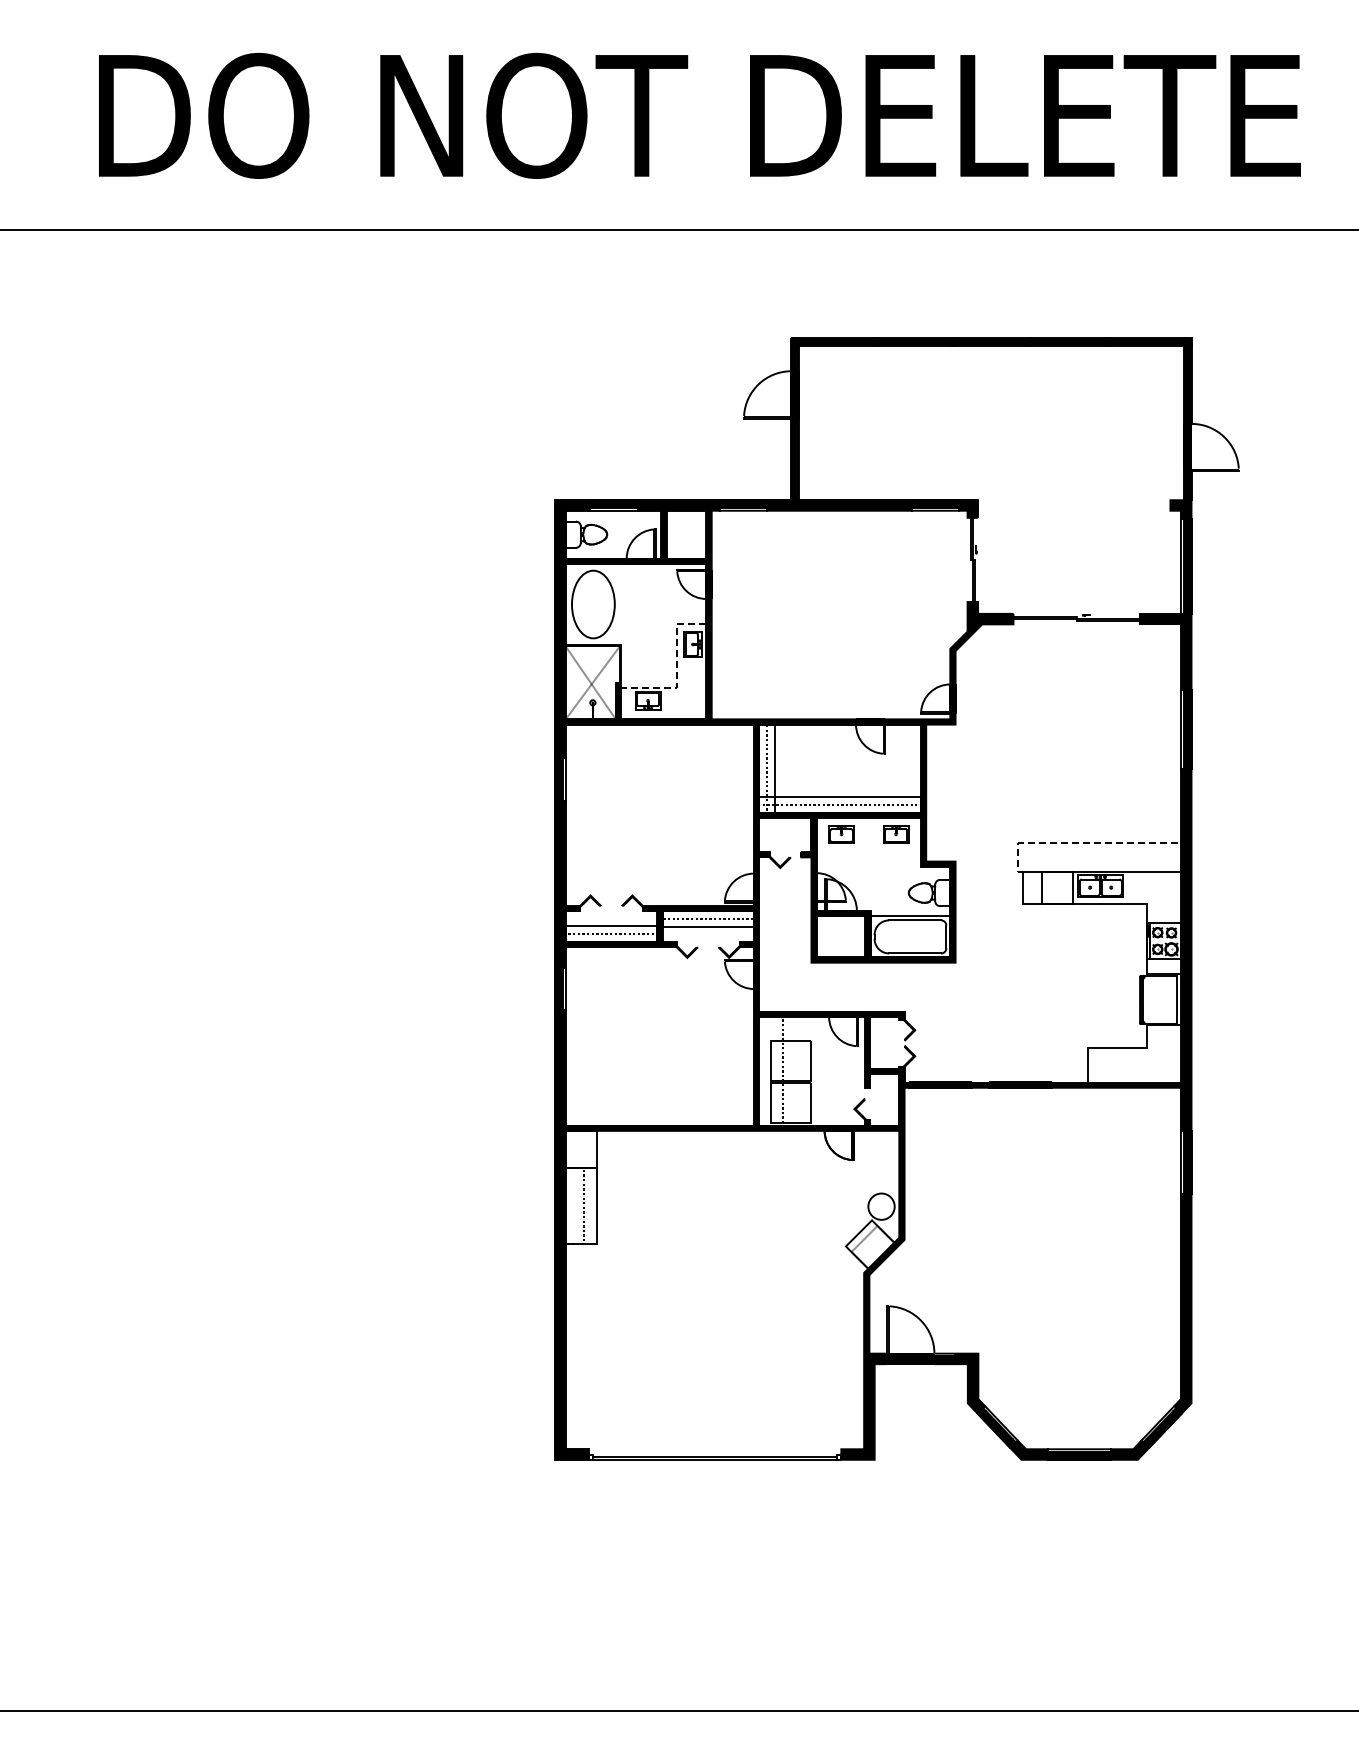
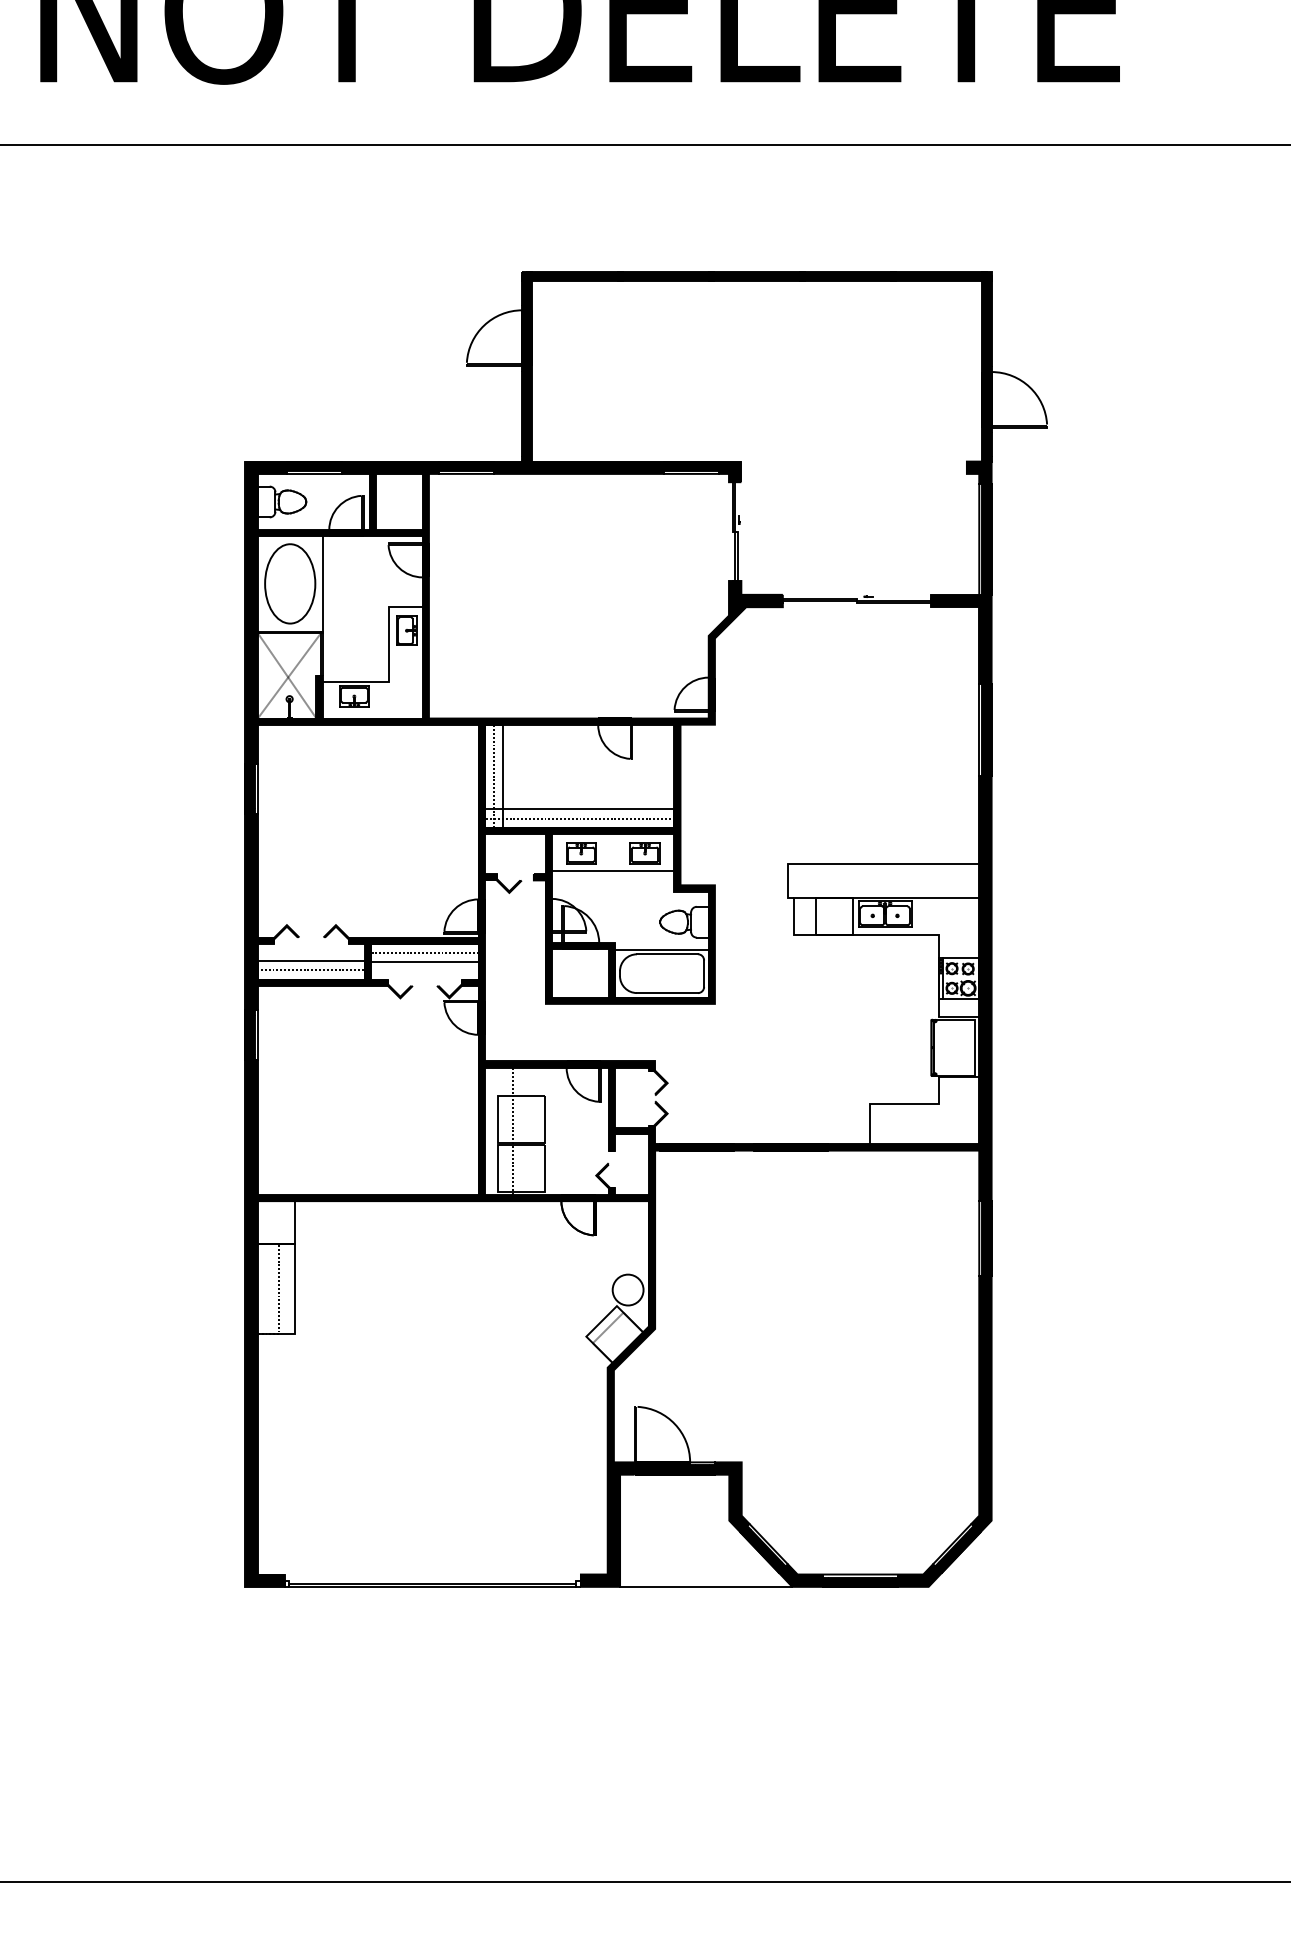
line: (621, 604) -> (323, 583), added
line: (677, 669) -> (388, 660), dashed -> solid
line: (1081, 843) -> (862, 864), dashed -> solid
line: (868, 849) -> (612, 871), added
line: (947, 1459) -> (705, 1586), added

